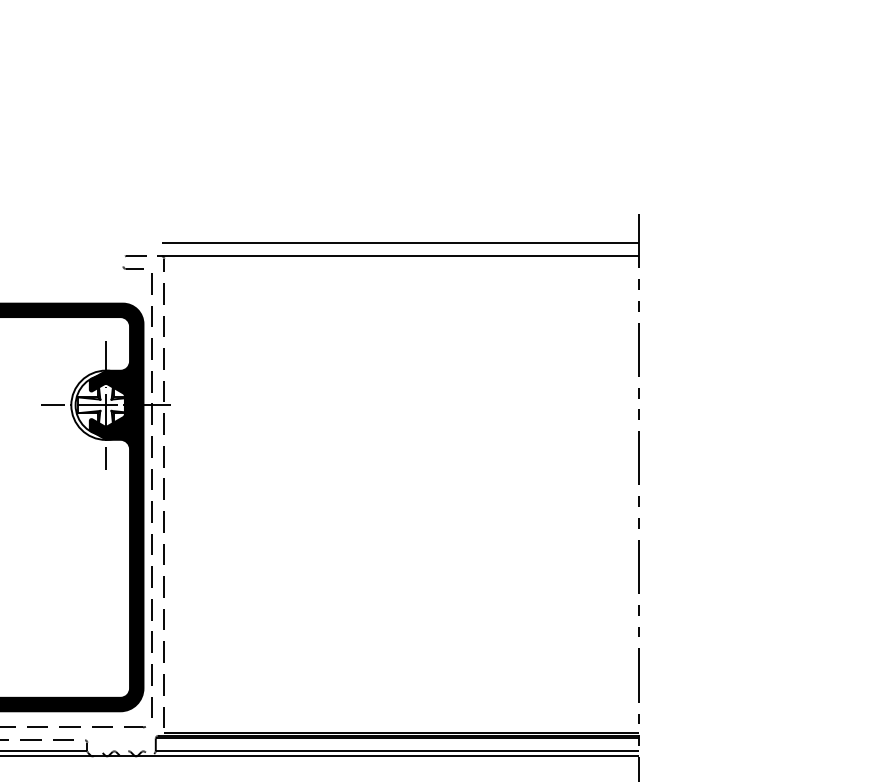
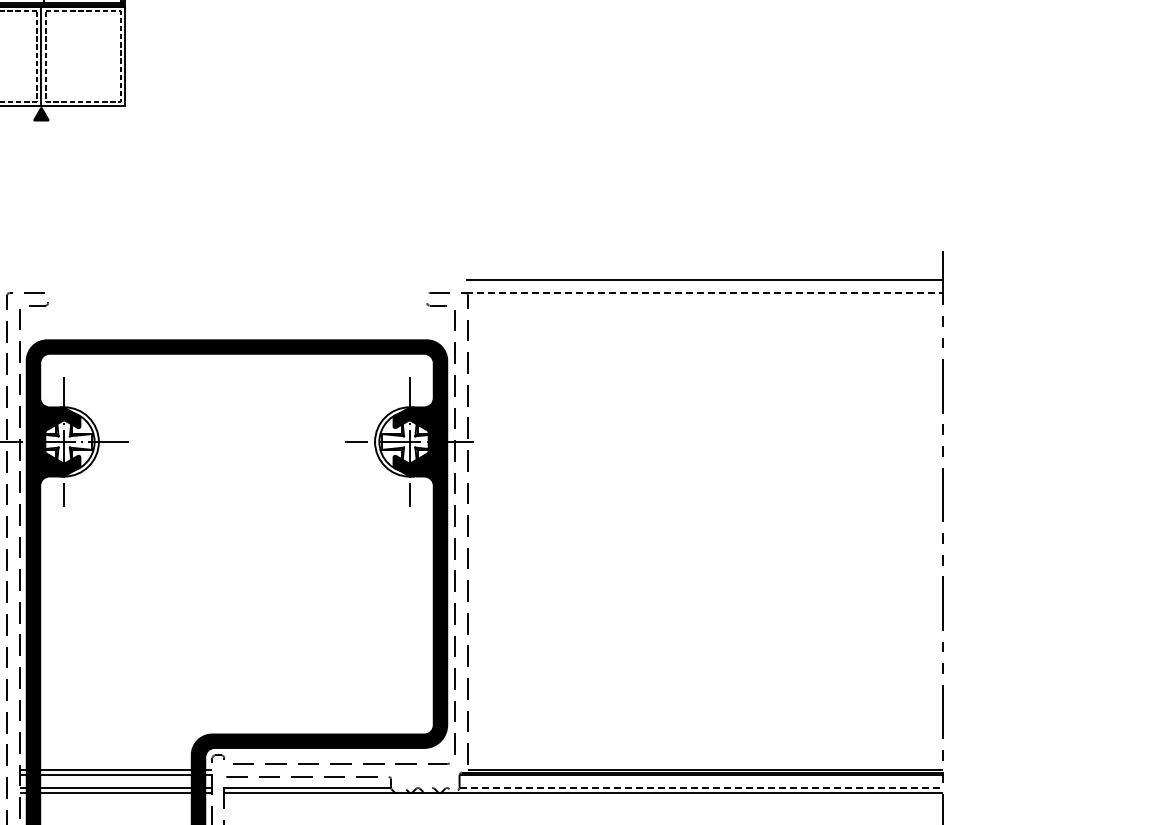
line: (400, 255) -> (704, 292), solid -> dashed
line: (397, 750) -> (701, 787), solid -> dashed

